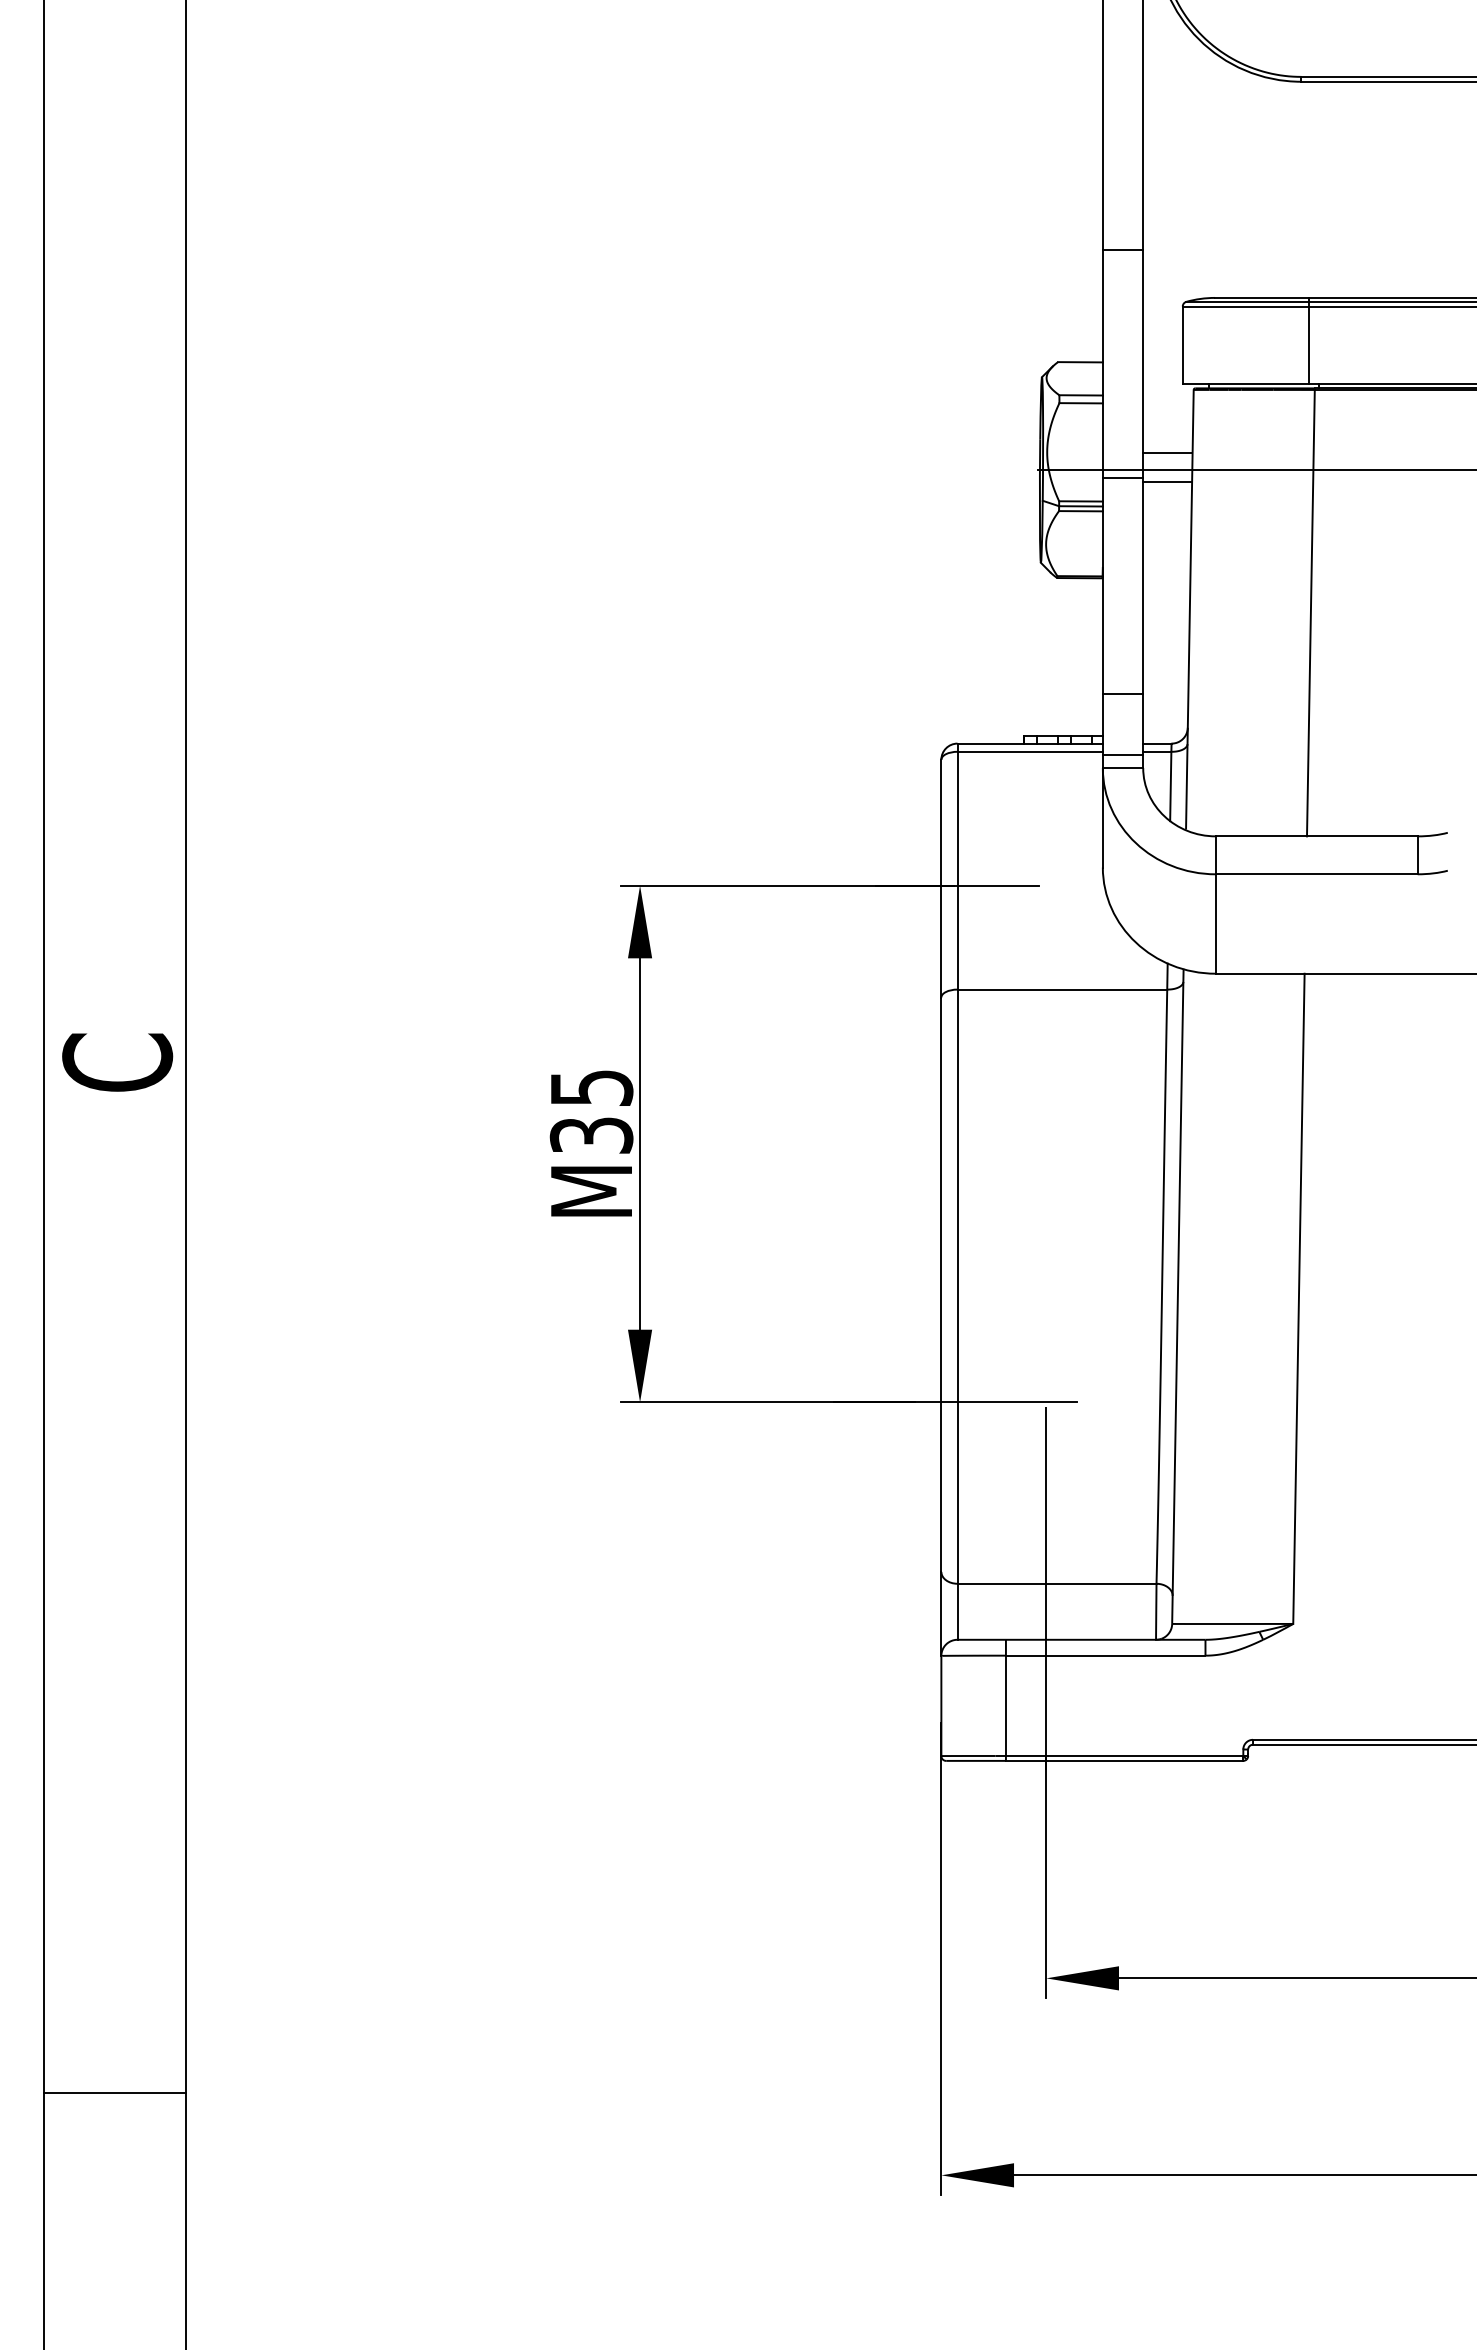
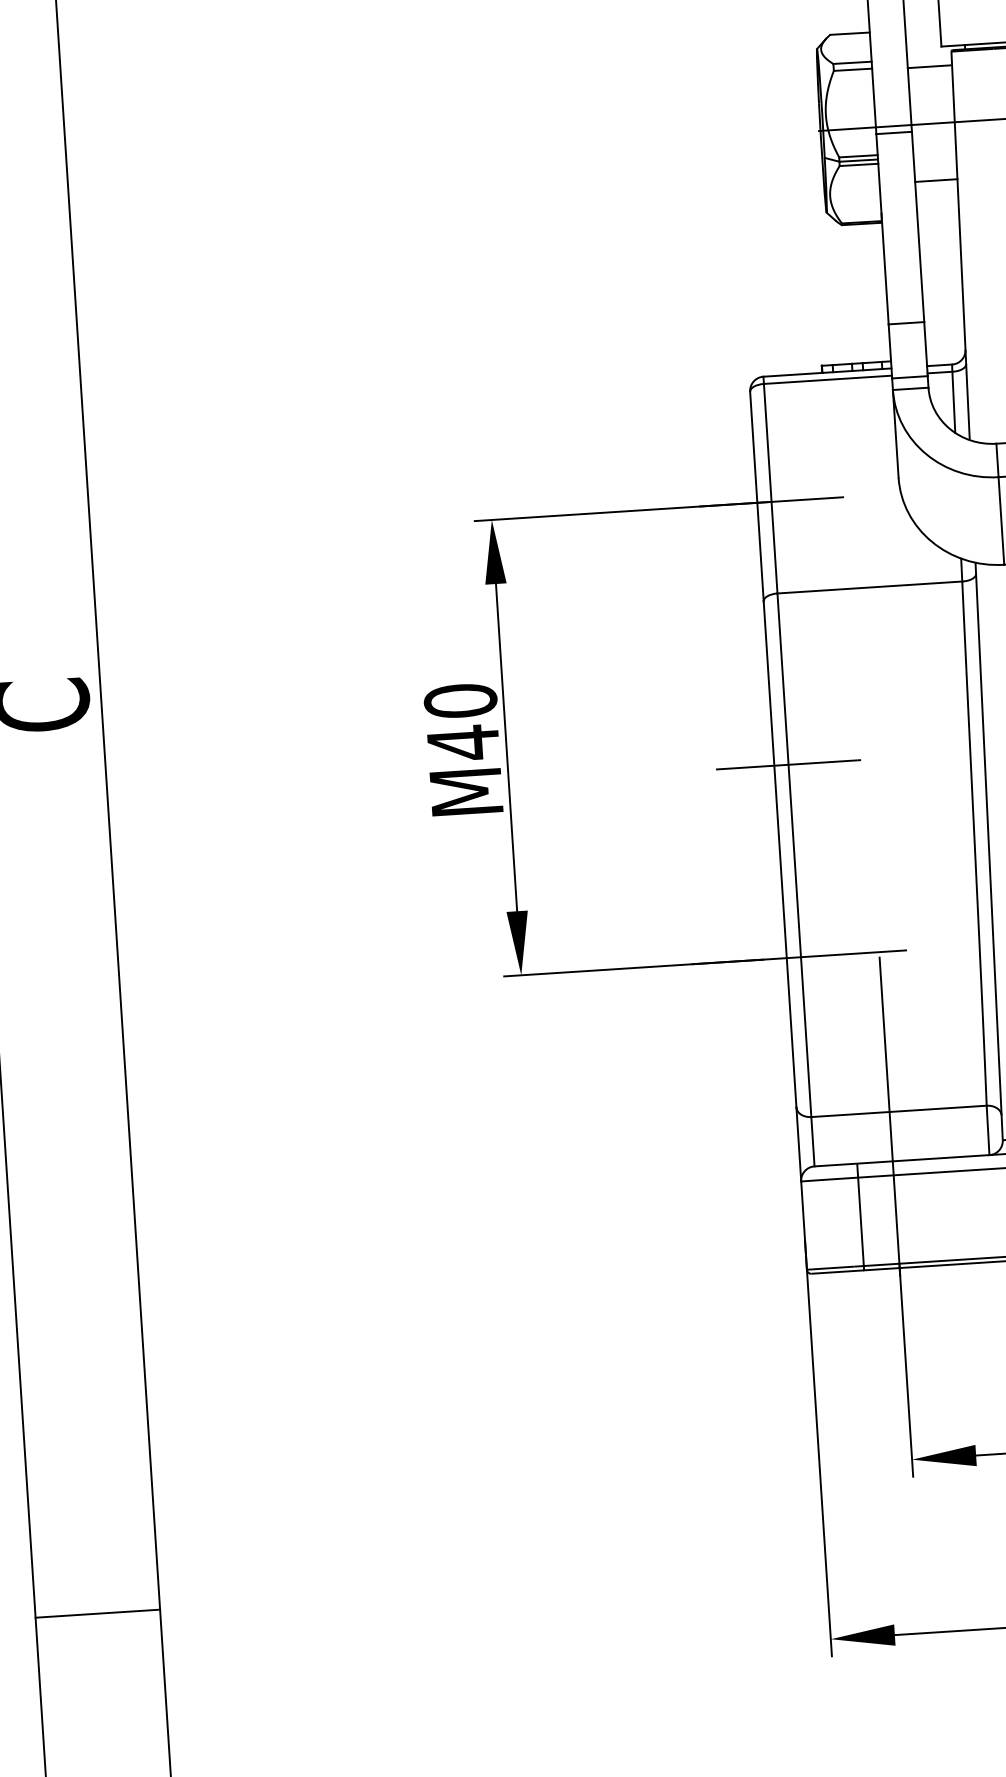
line: (1167, 453) -> (929, 66), moved
line: (1167, 481) -> (936, 180), moved
text: (591, 1112) -> (461, 722), M35 -> M40
line: (957, 1184) -> (788, 765), added

